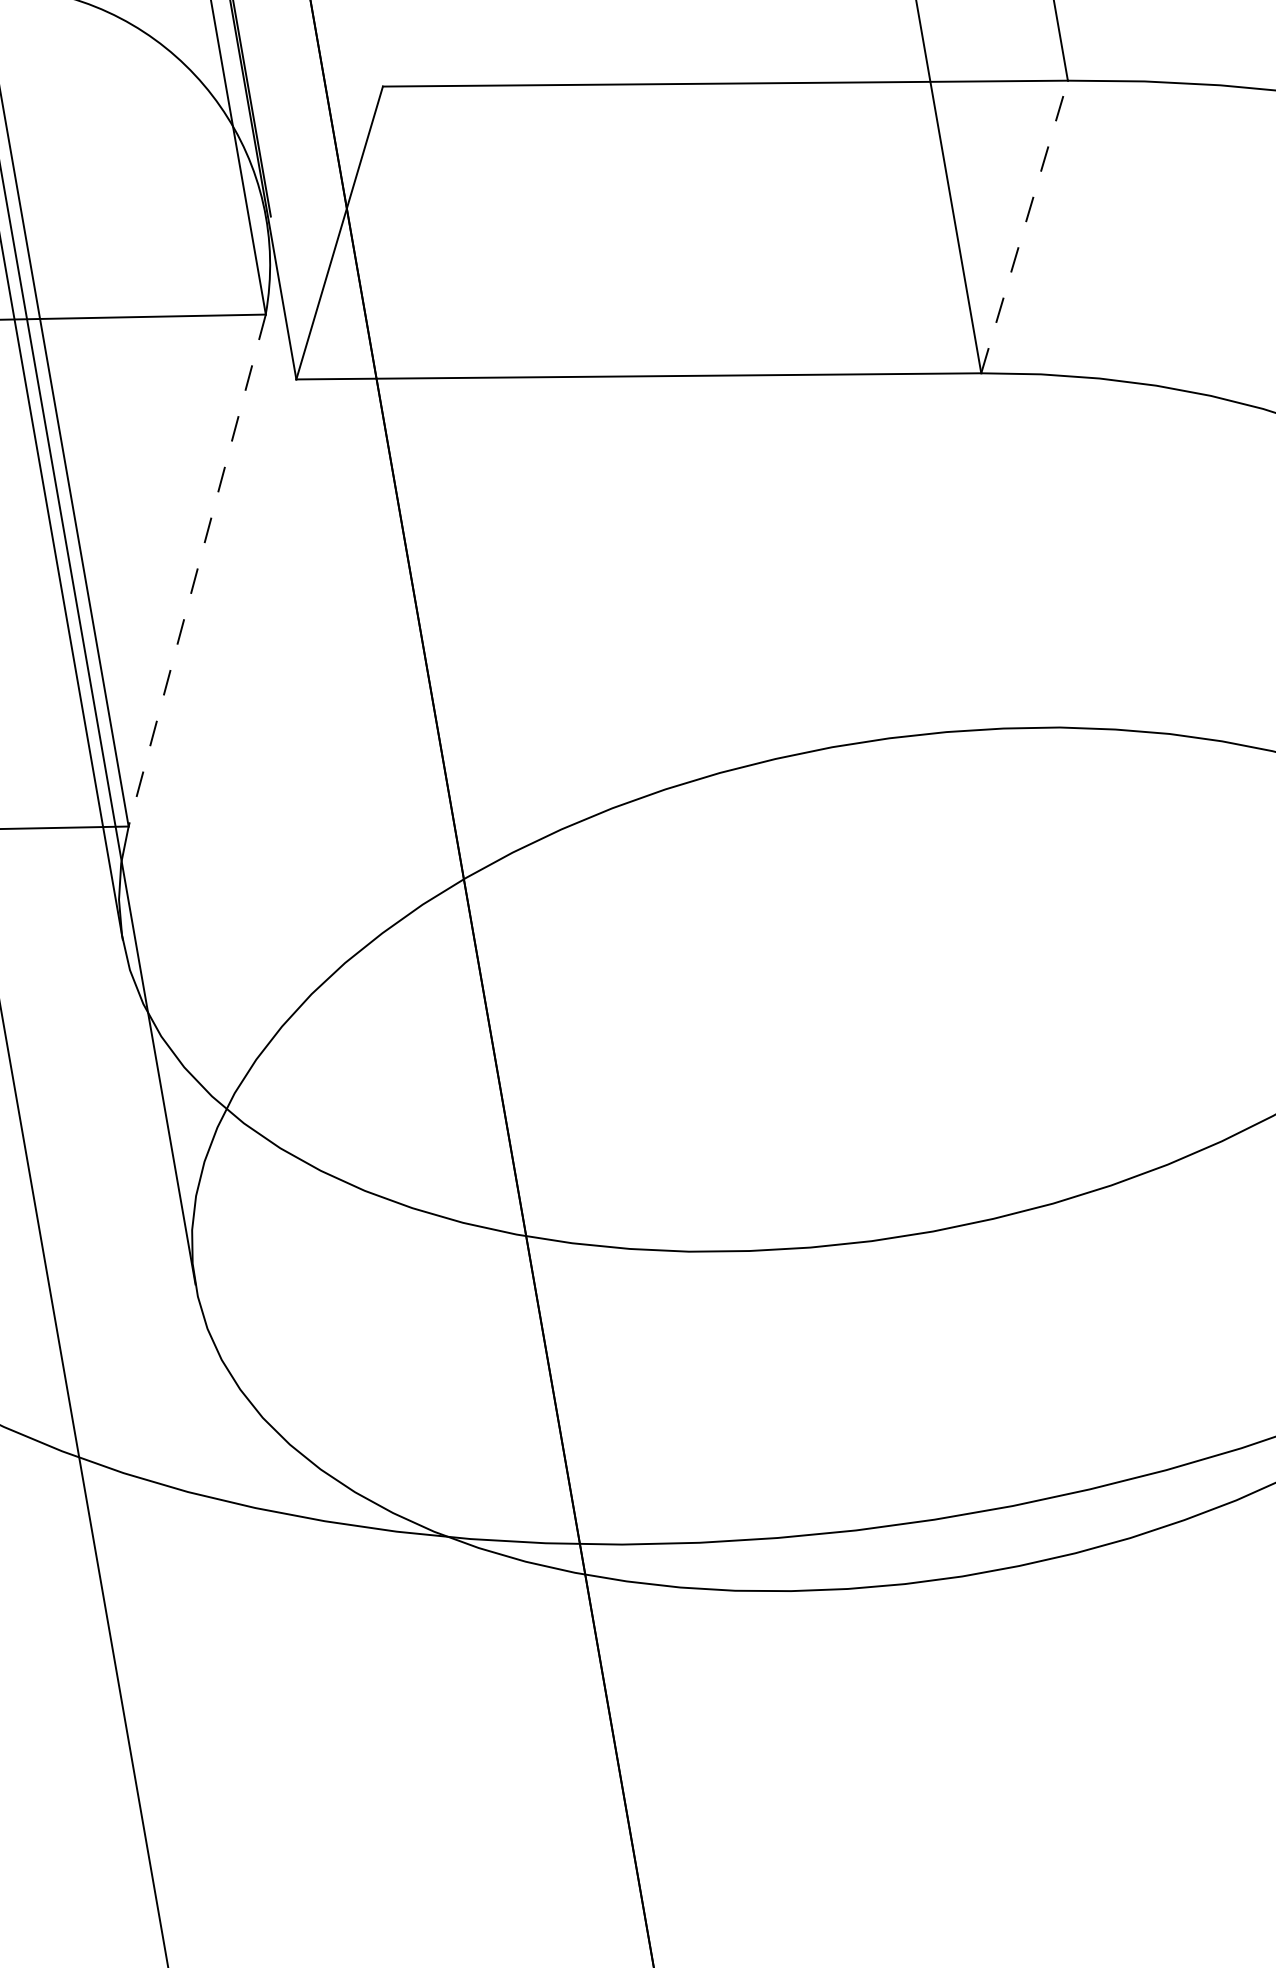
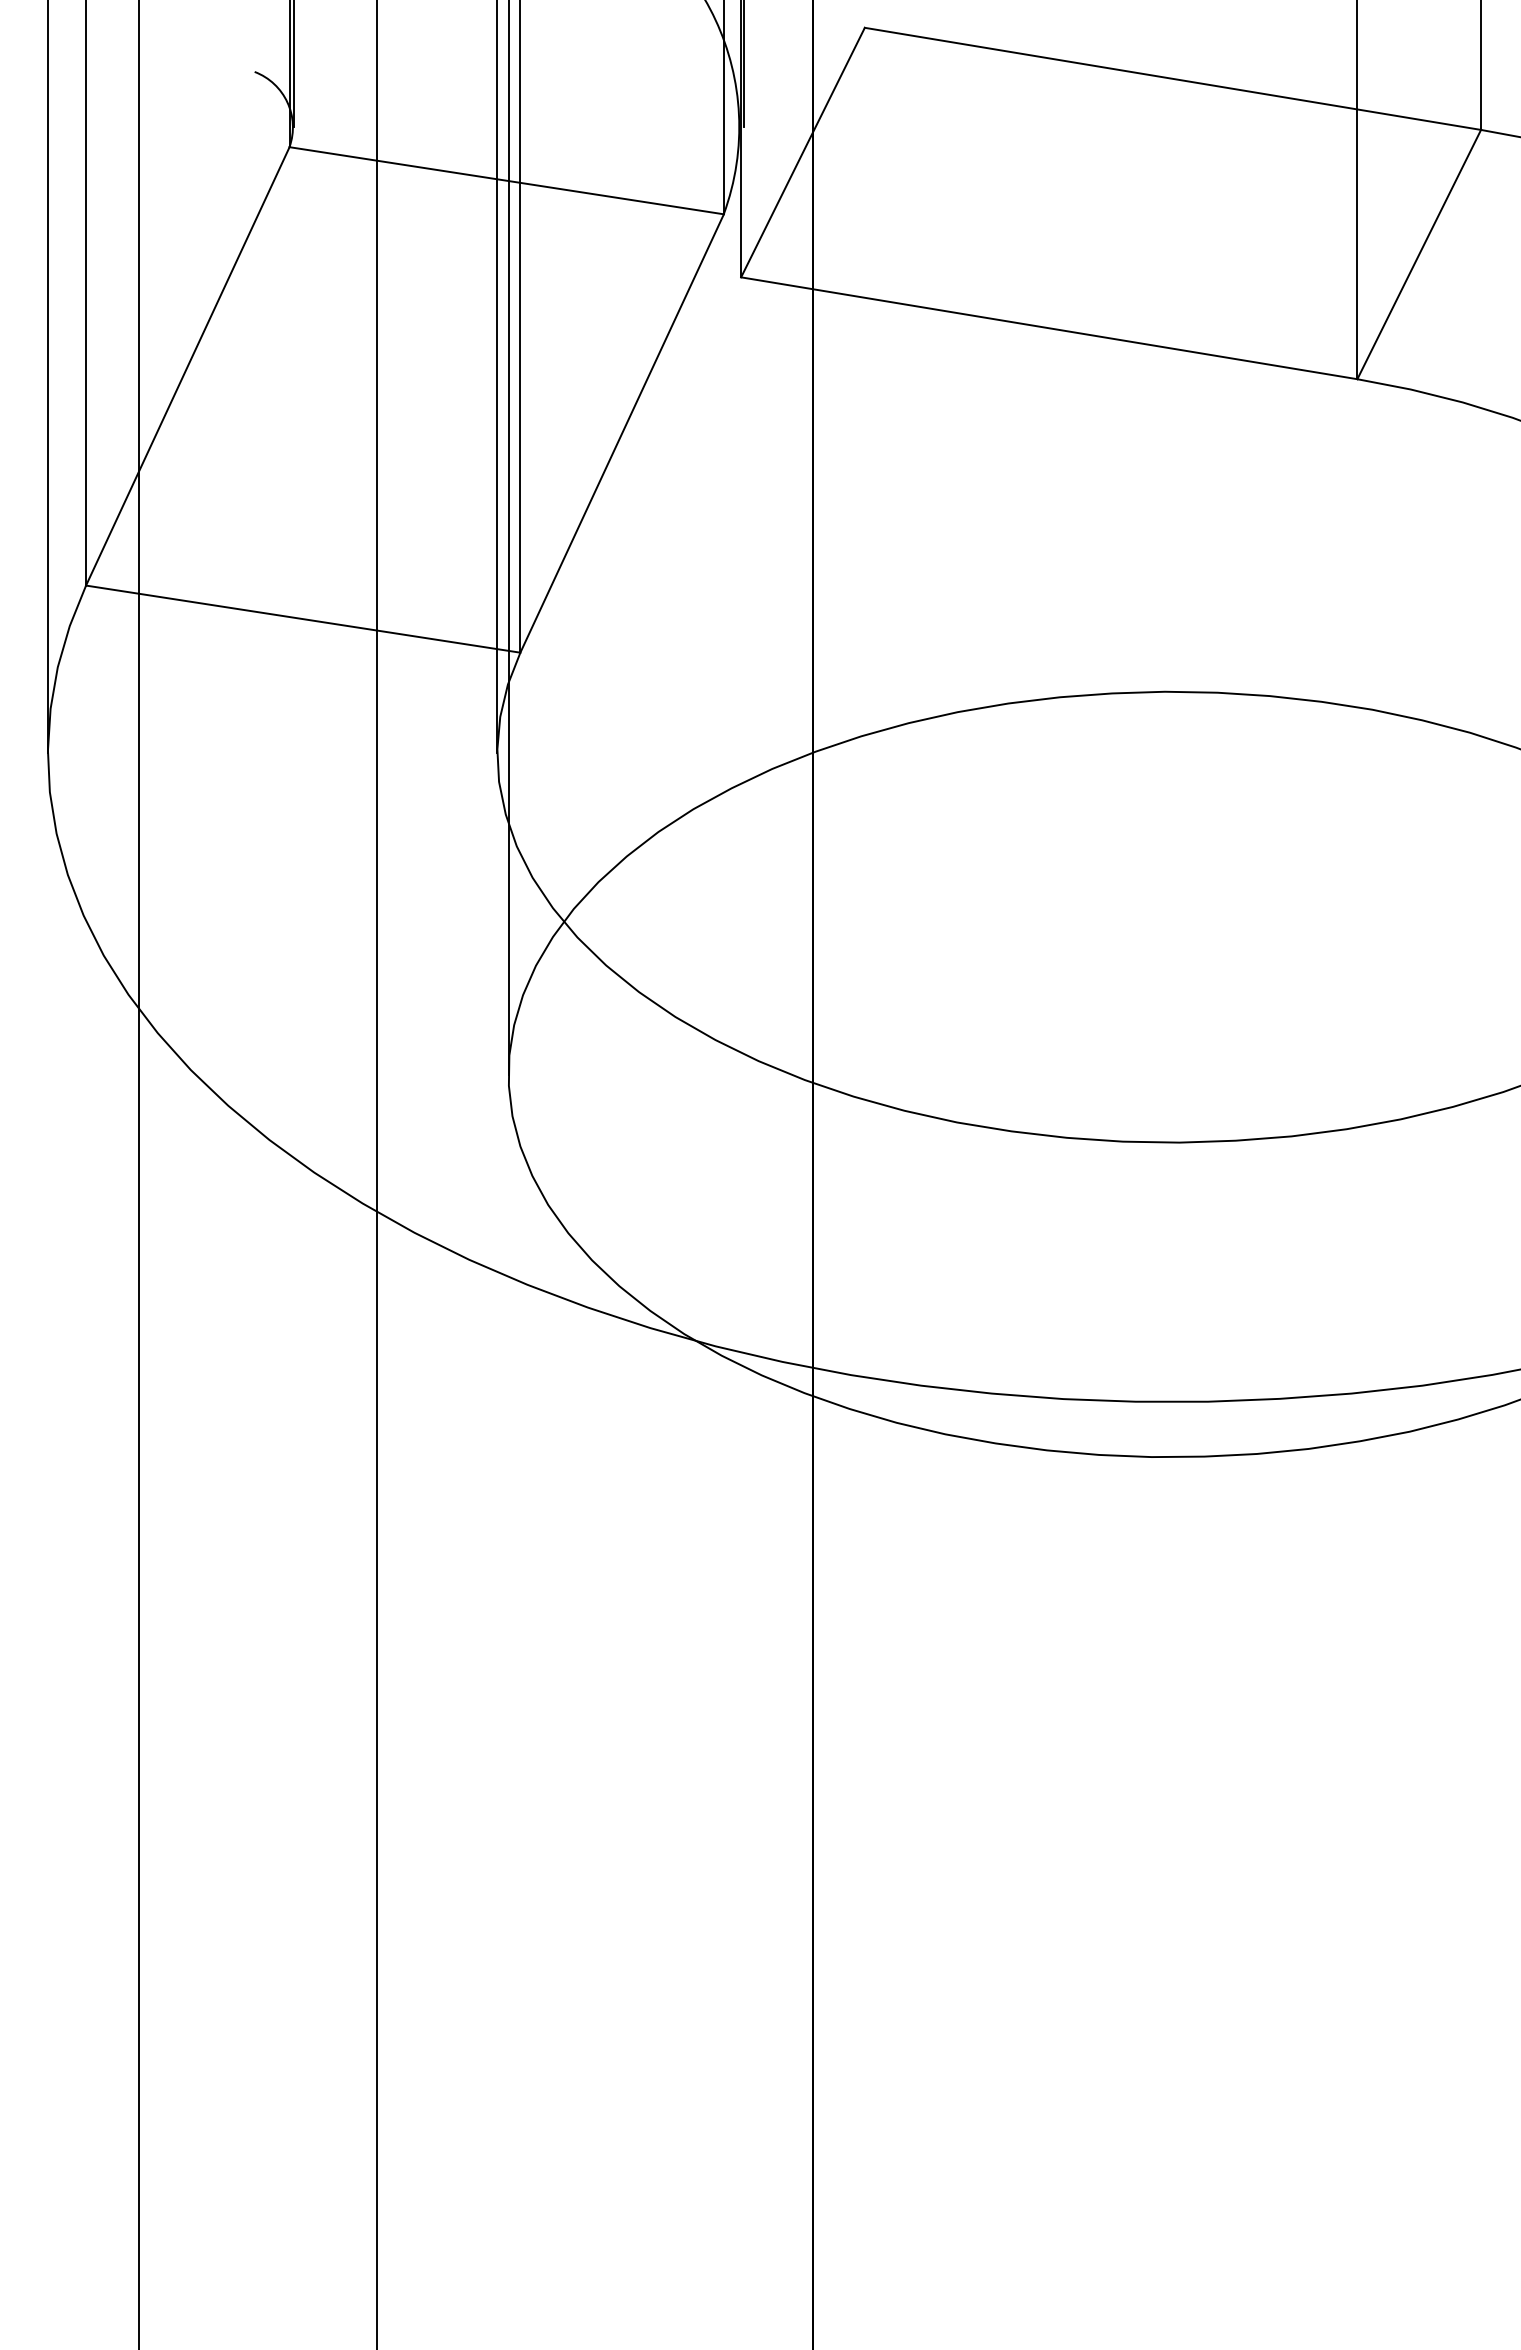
line: (1024, 226) -> (1419, 254), dashed -> solid
line: (197, 570) -> (622, 433), dashed -> solid

